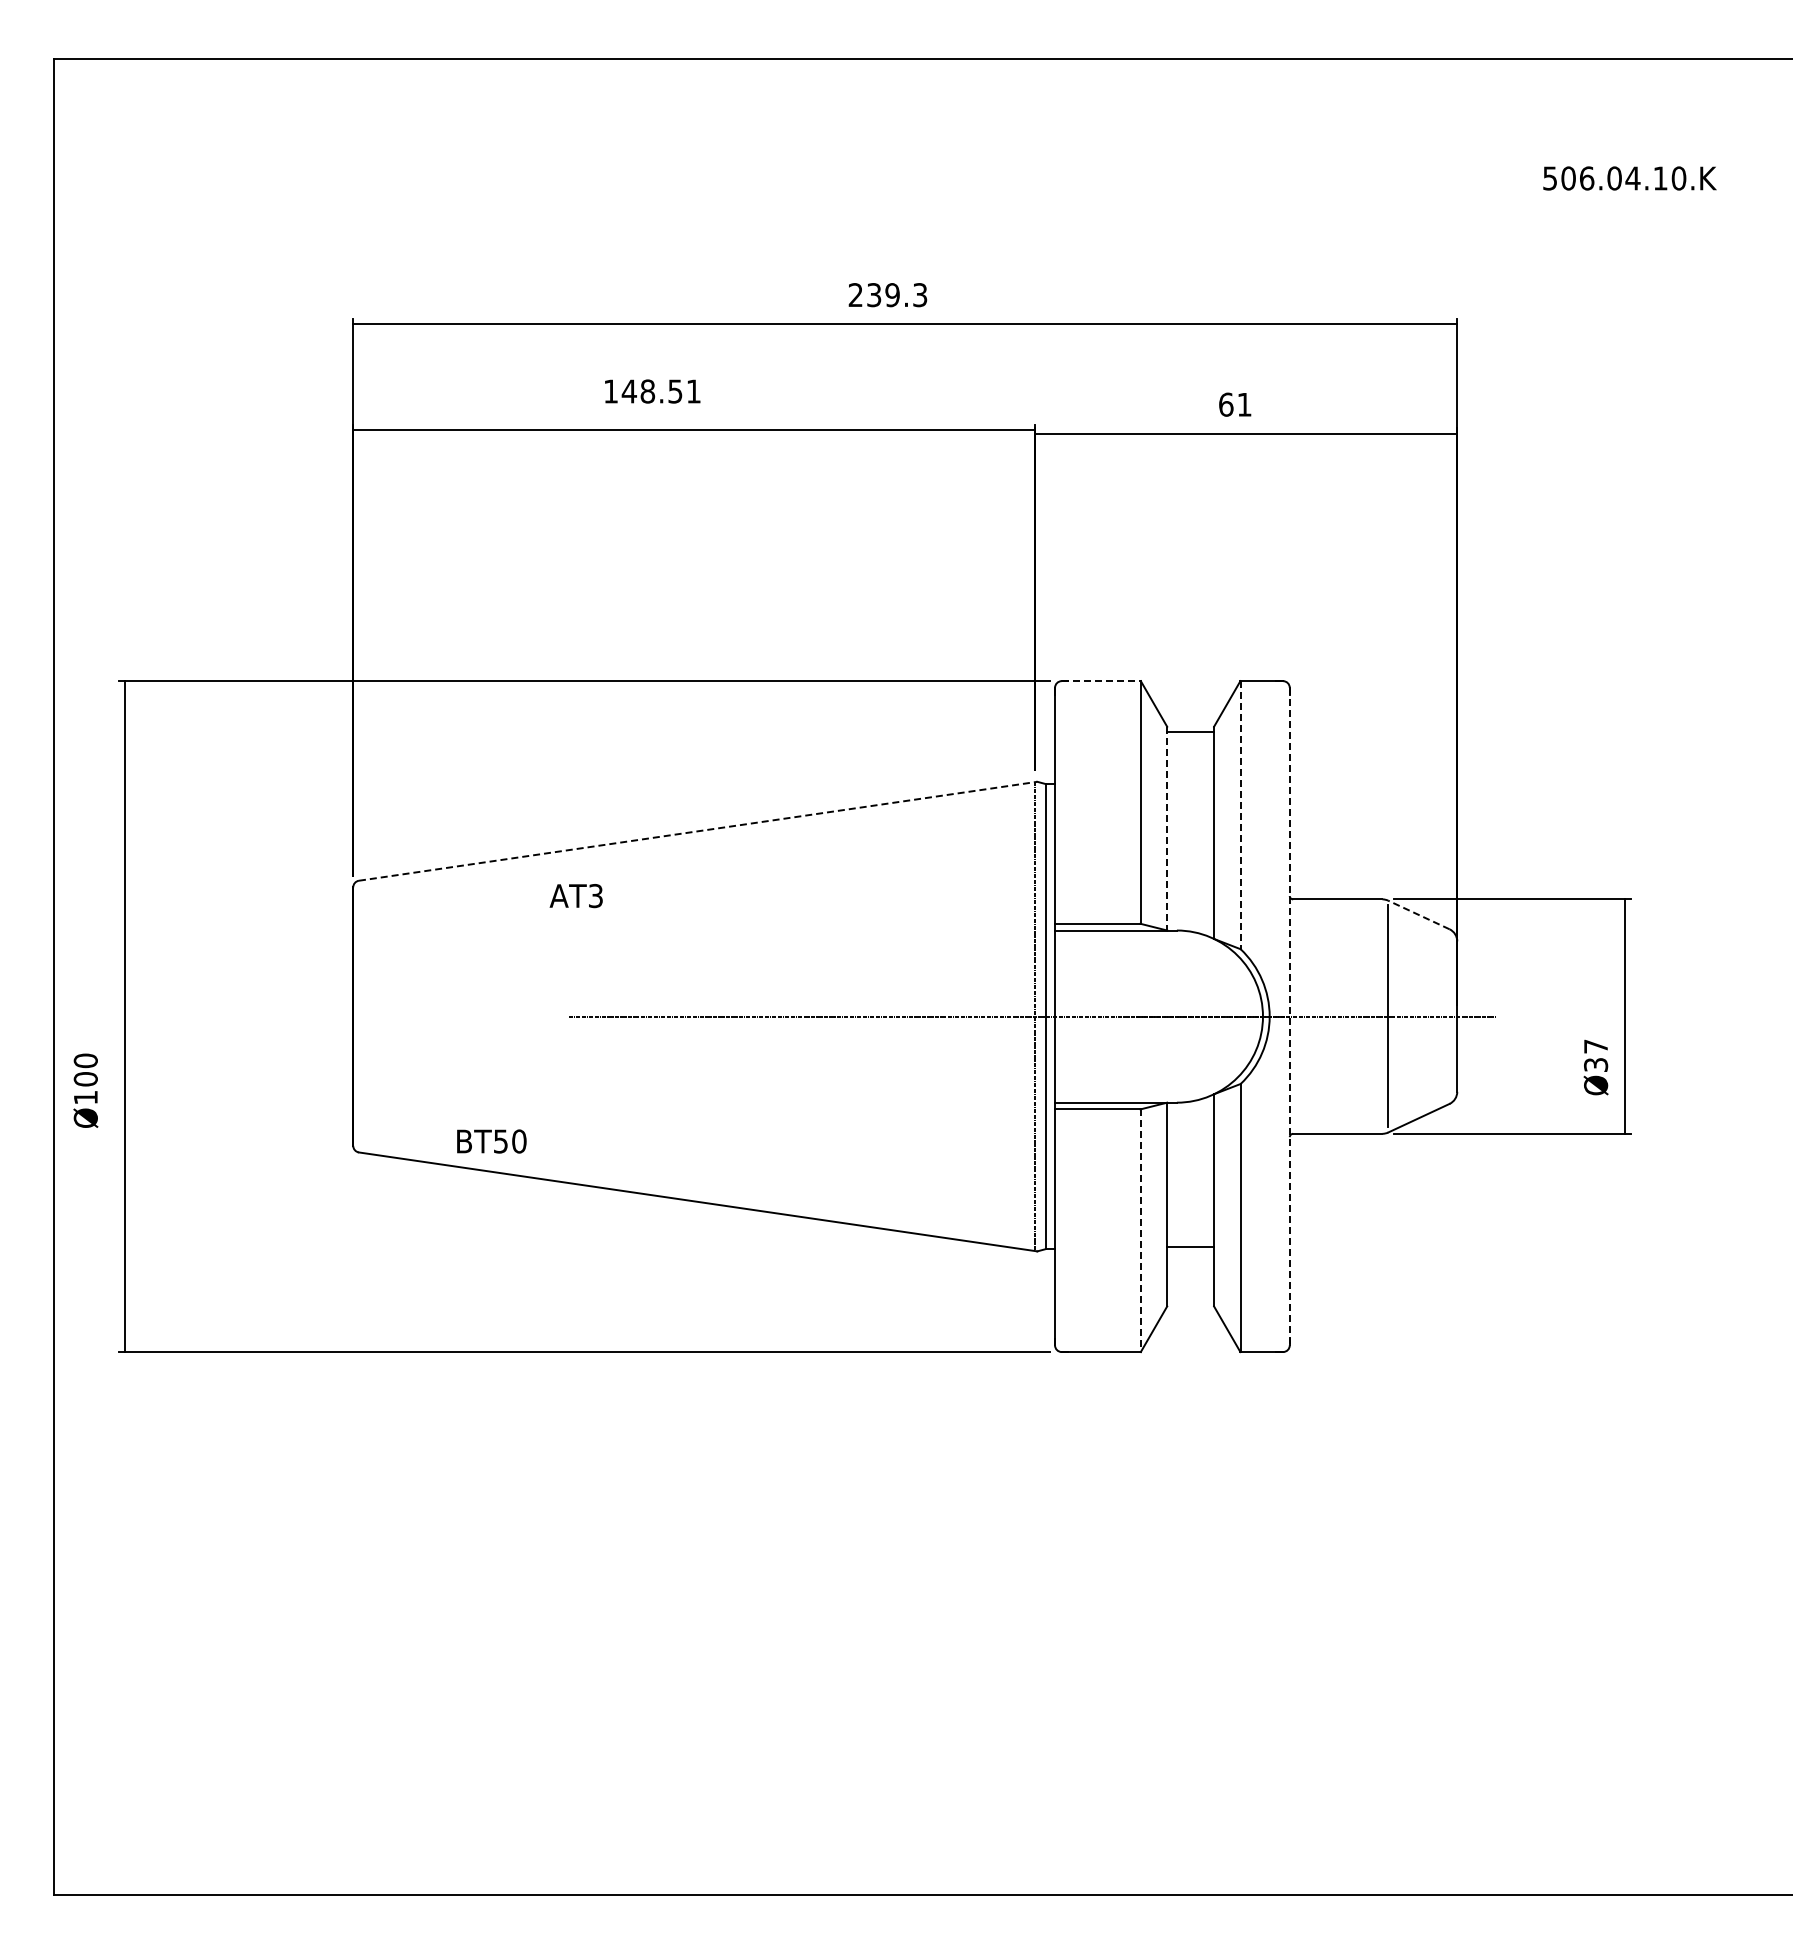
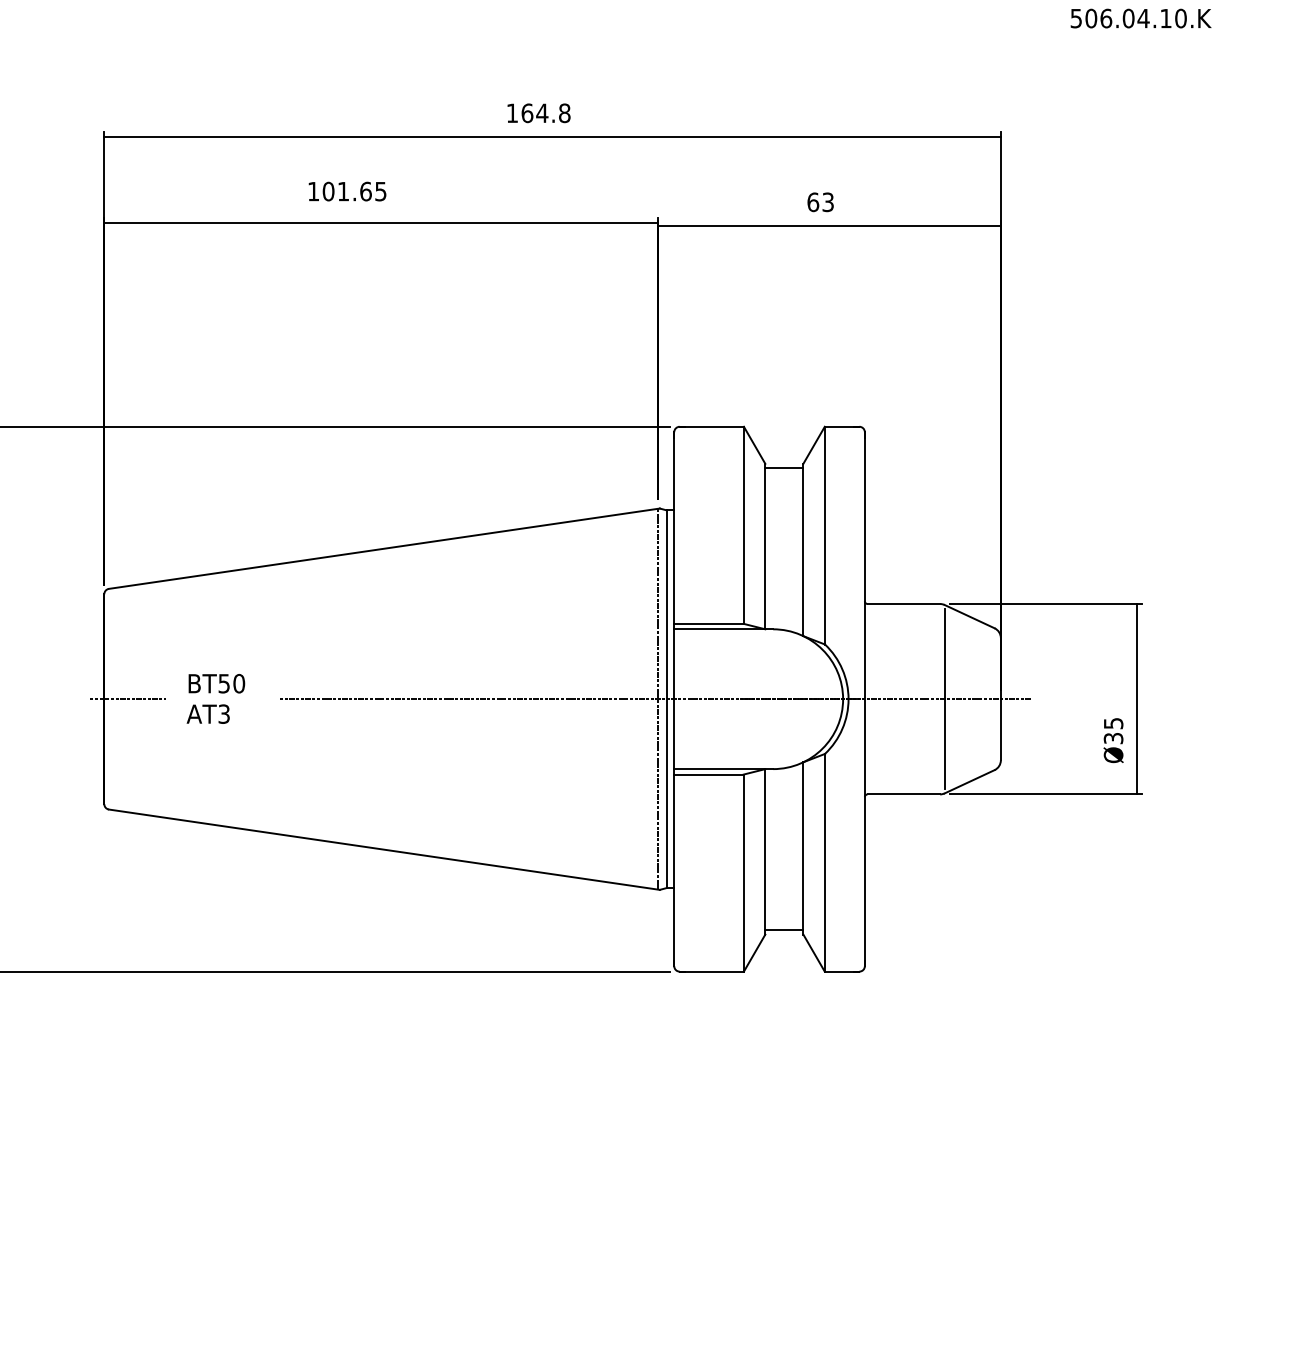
text: (887, 295) -> (538, 113), 239.3 -> 164.8
text: (660, 391) -> (353, 191), 148.51 -> 101.65
text: (1244, 404) -> (828, 202), 61 -> 63
line: (1101, 681) -> (711, 427), dashed -> solid
line: (1240, 815) -> (824, 535), dashed -> solid
line: (1167, 828) -> (765, 546), dashed -> solid
line: (698, 831) -> (384, 548), dashed -> solid
text: (575, 896) -> (207, 714), moved
line: (1418, 914) -> (969, 616), dashed -> solid
line: (382, 1016) -> (128, 699), added
line: (1289, 1016) -> (864, 699), dashed -> solid
text: (1596, 1046) -> (1113, 723), Ø37 -> Ø35
text: (491, 1141) -> (216, 683), moved
line: (1140, 1231) -> (743, 873), dashed -> solid
line: (1190, 1247) -> (784, 930), moved

